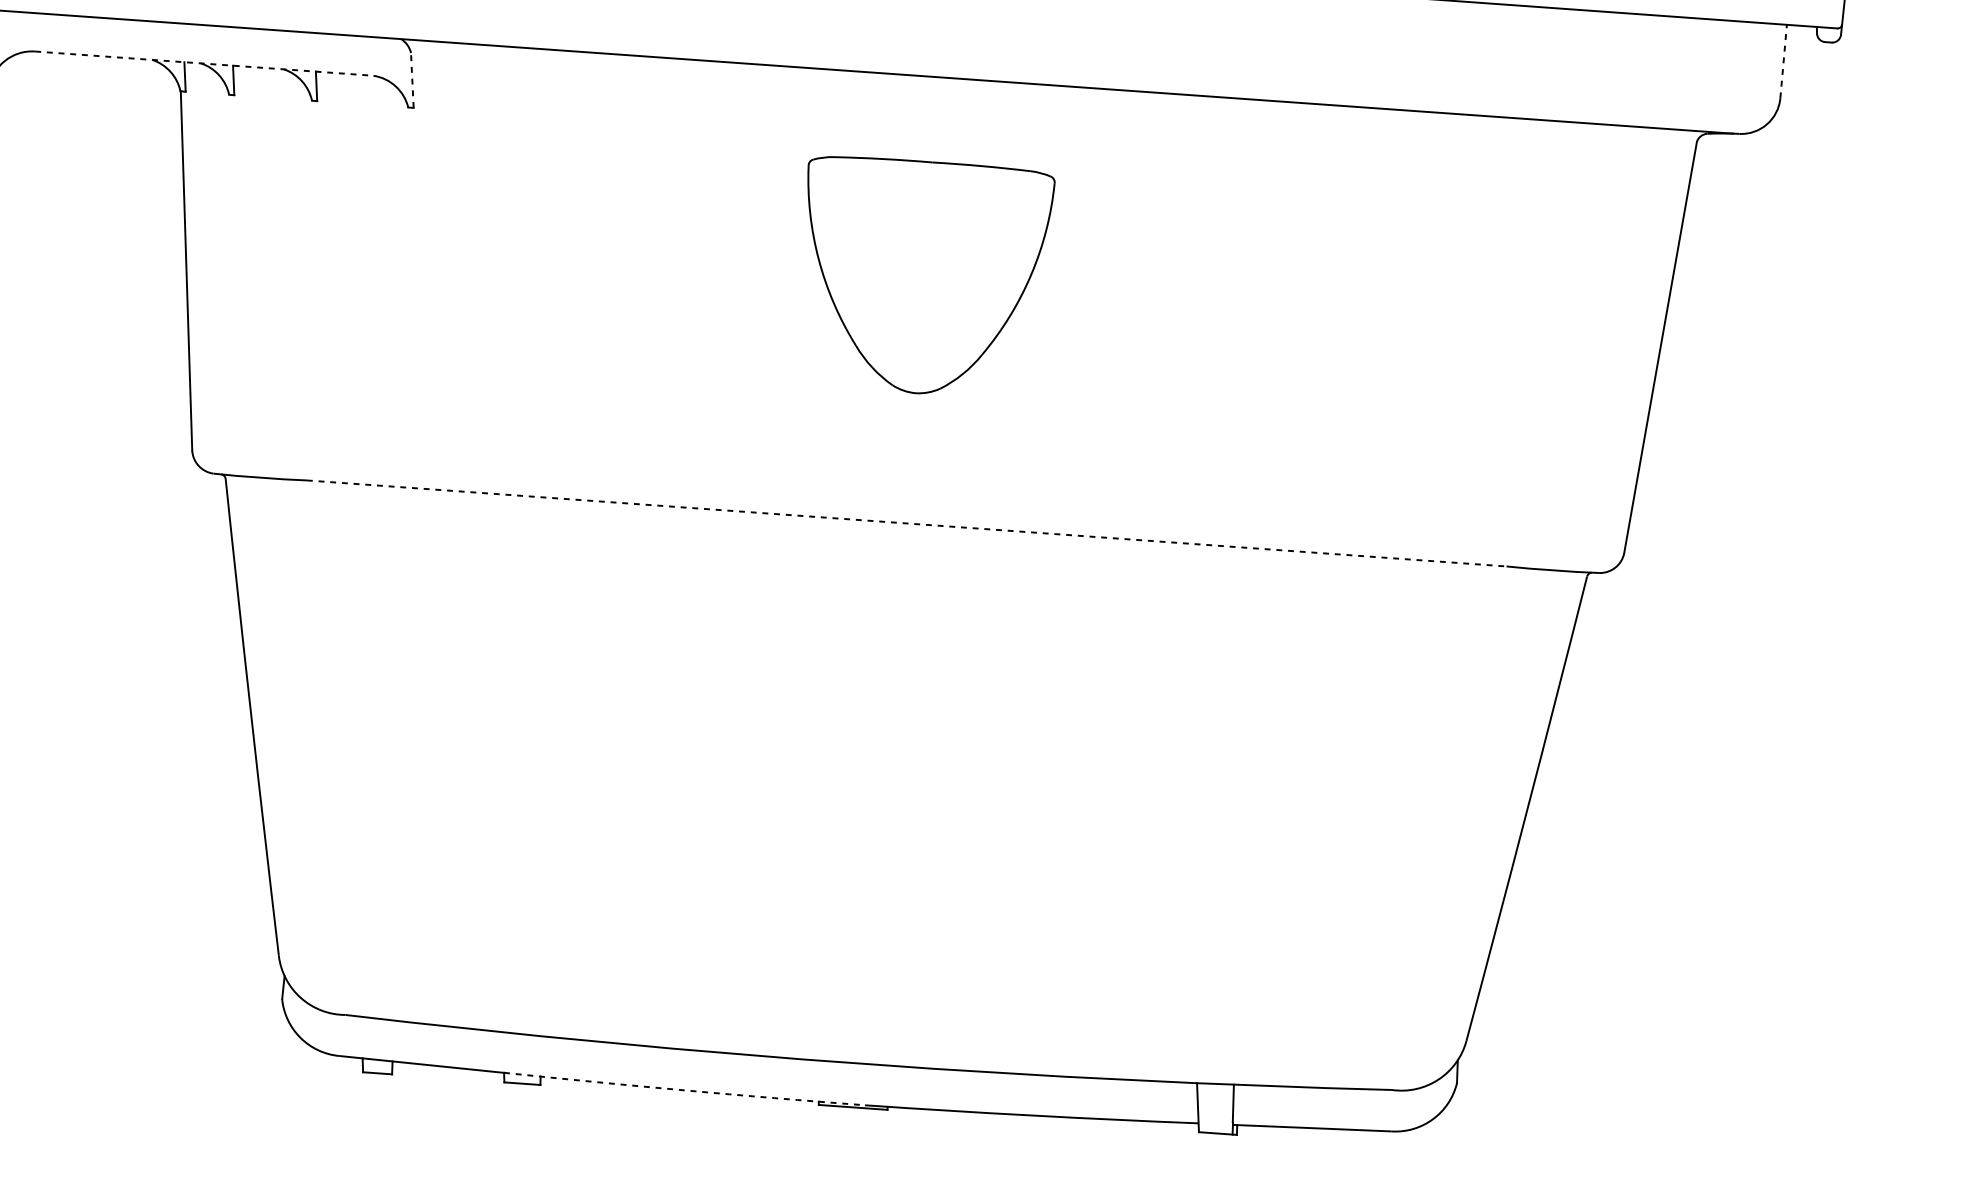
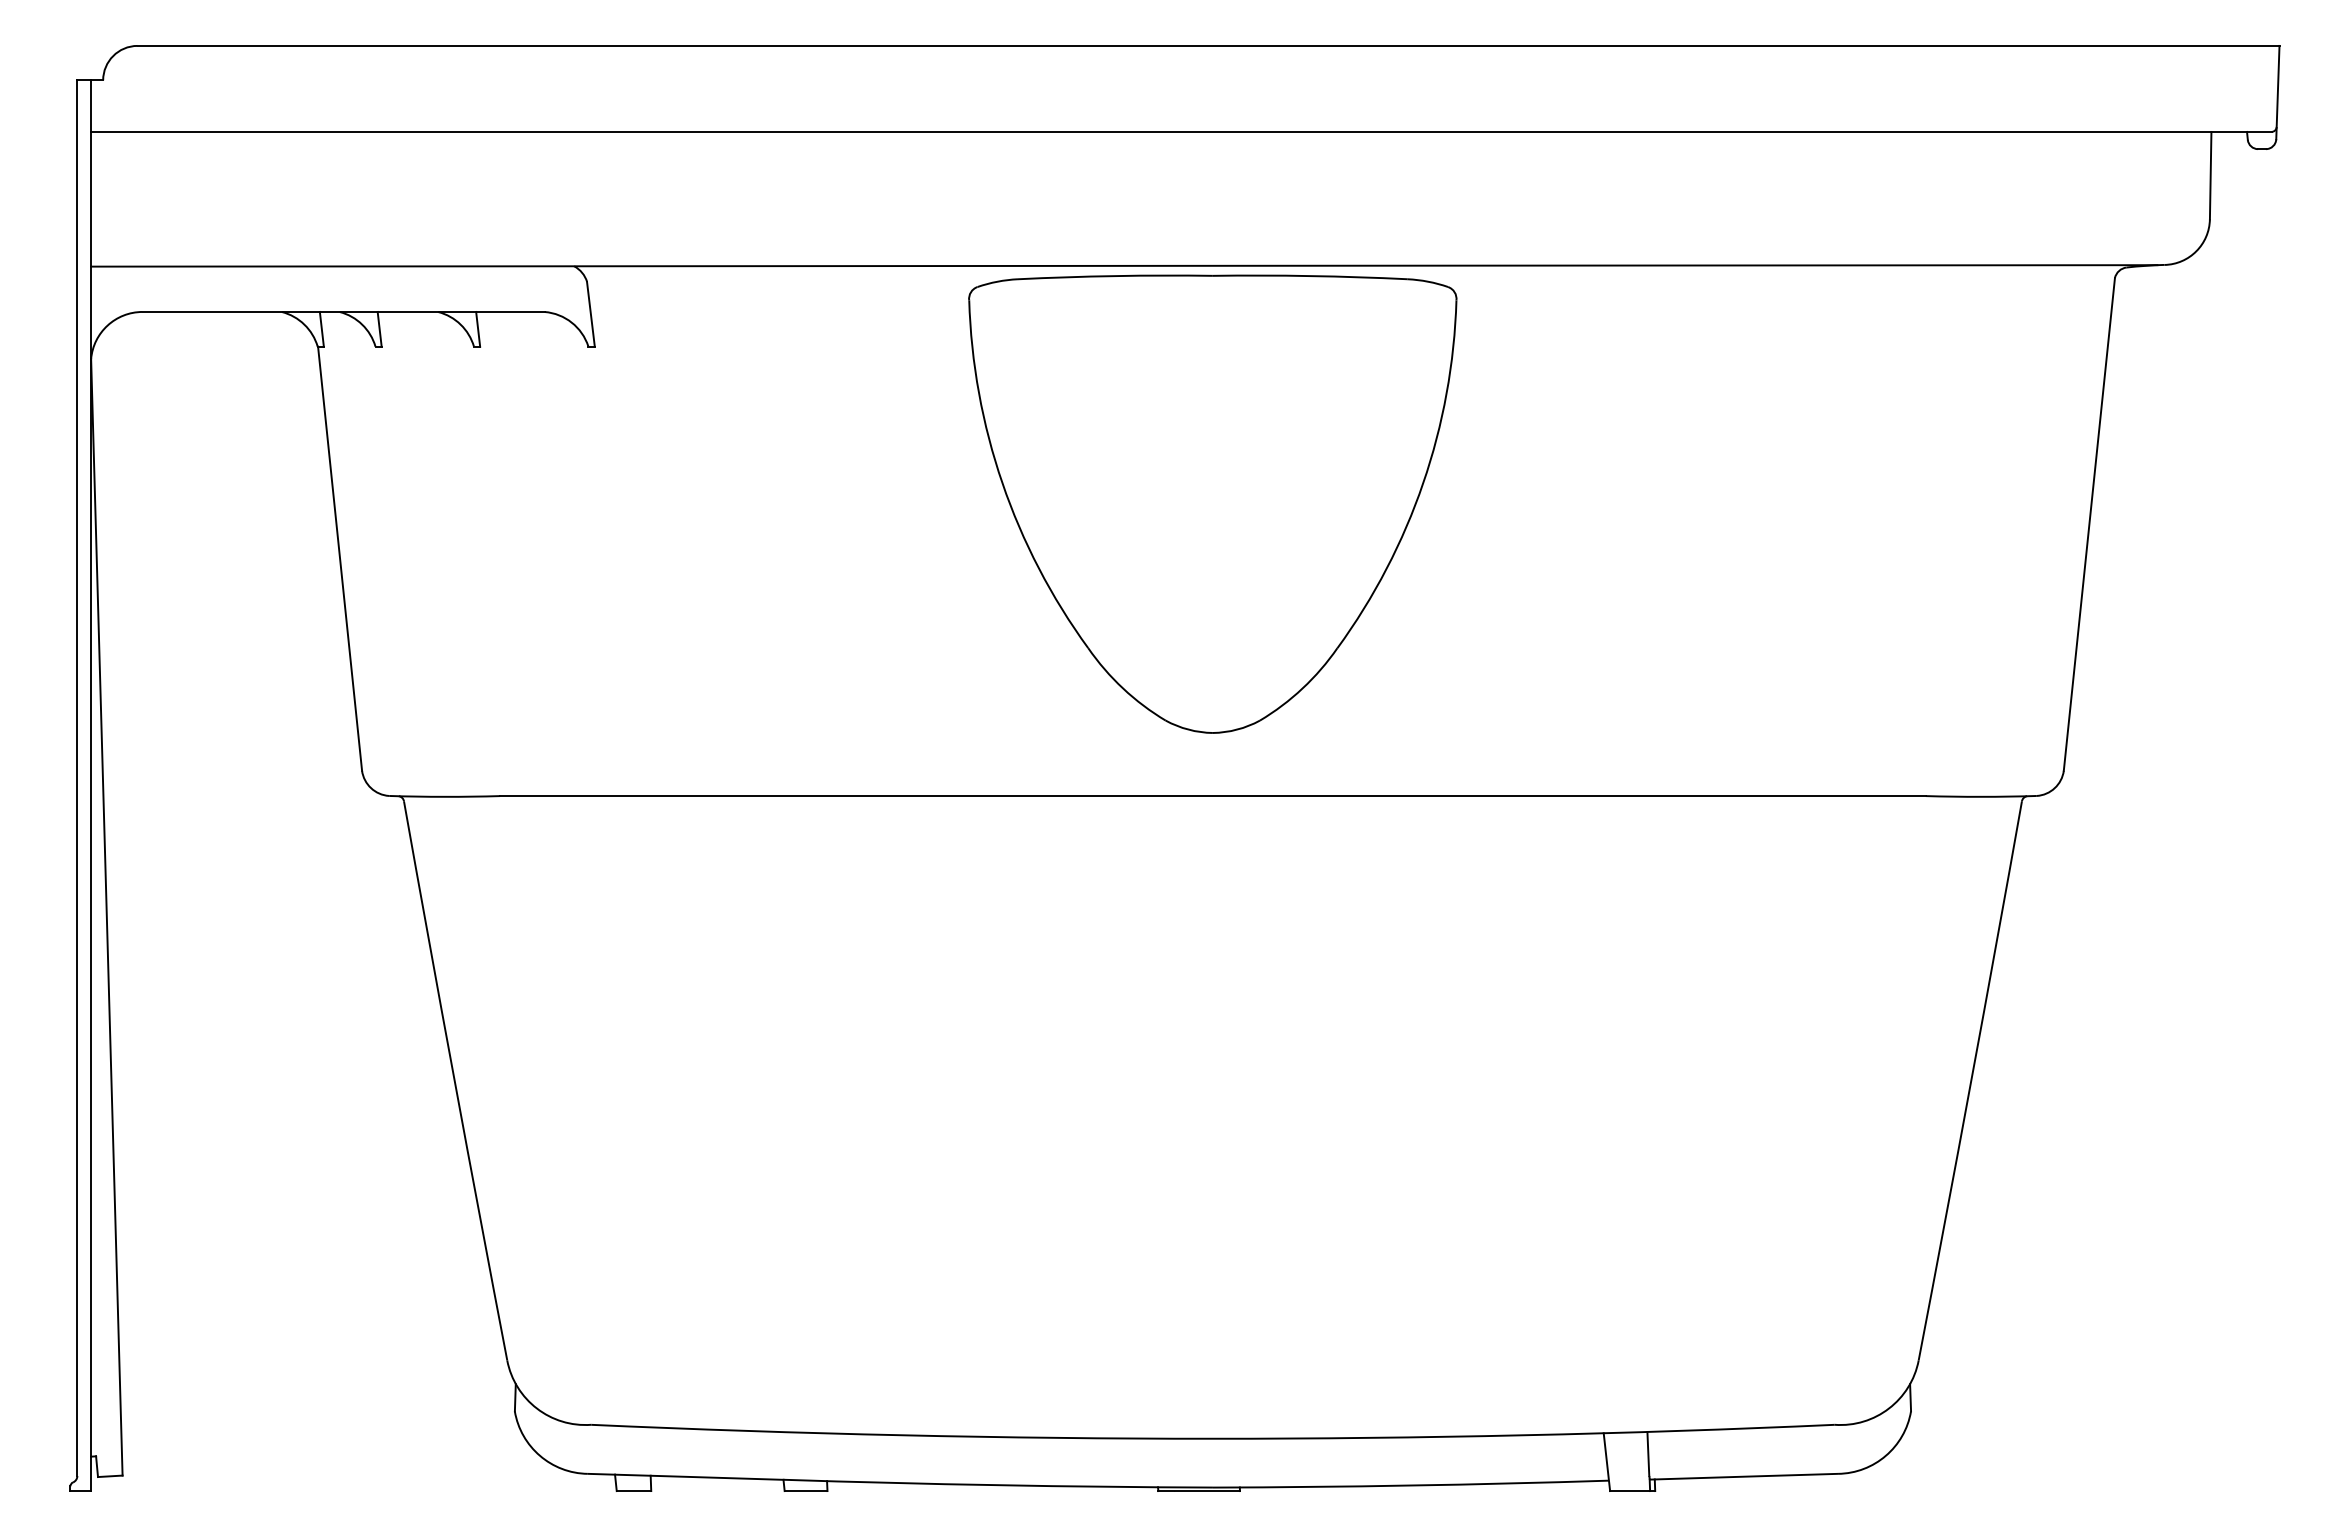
line: (1783, 61) -> (2210, 175), dashed -> solid
line: (205, 63) -> (344, 311), dashed -> solid
line: (411, 80) -> (590, 314), dashed -> solid
part: (923, 277) -> (1212, 503), size x1.67
line: (906, 523) -> (1212, 796), dashed -> solid
arc: (684, 1090) -> (998, 1485), dashed -> solid

